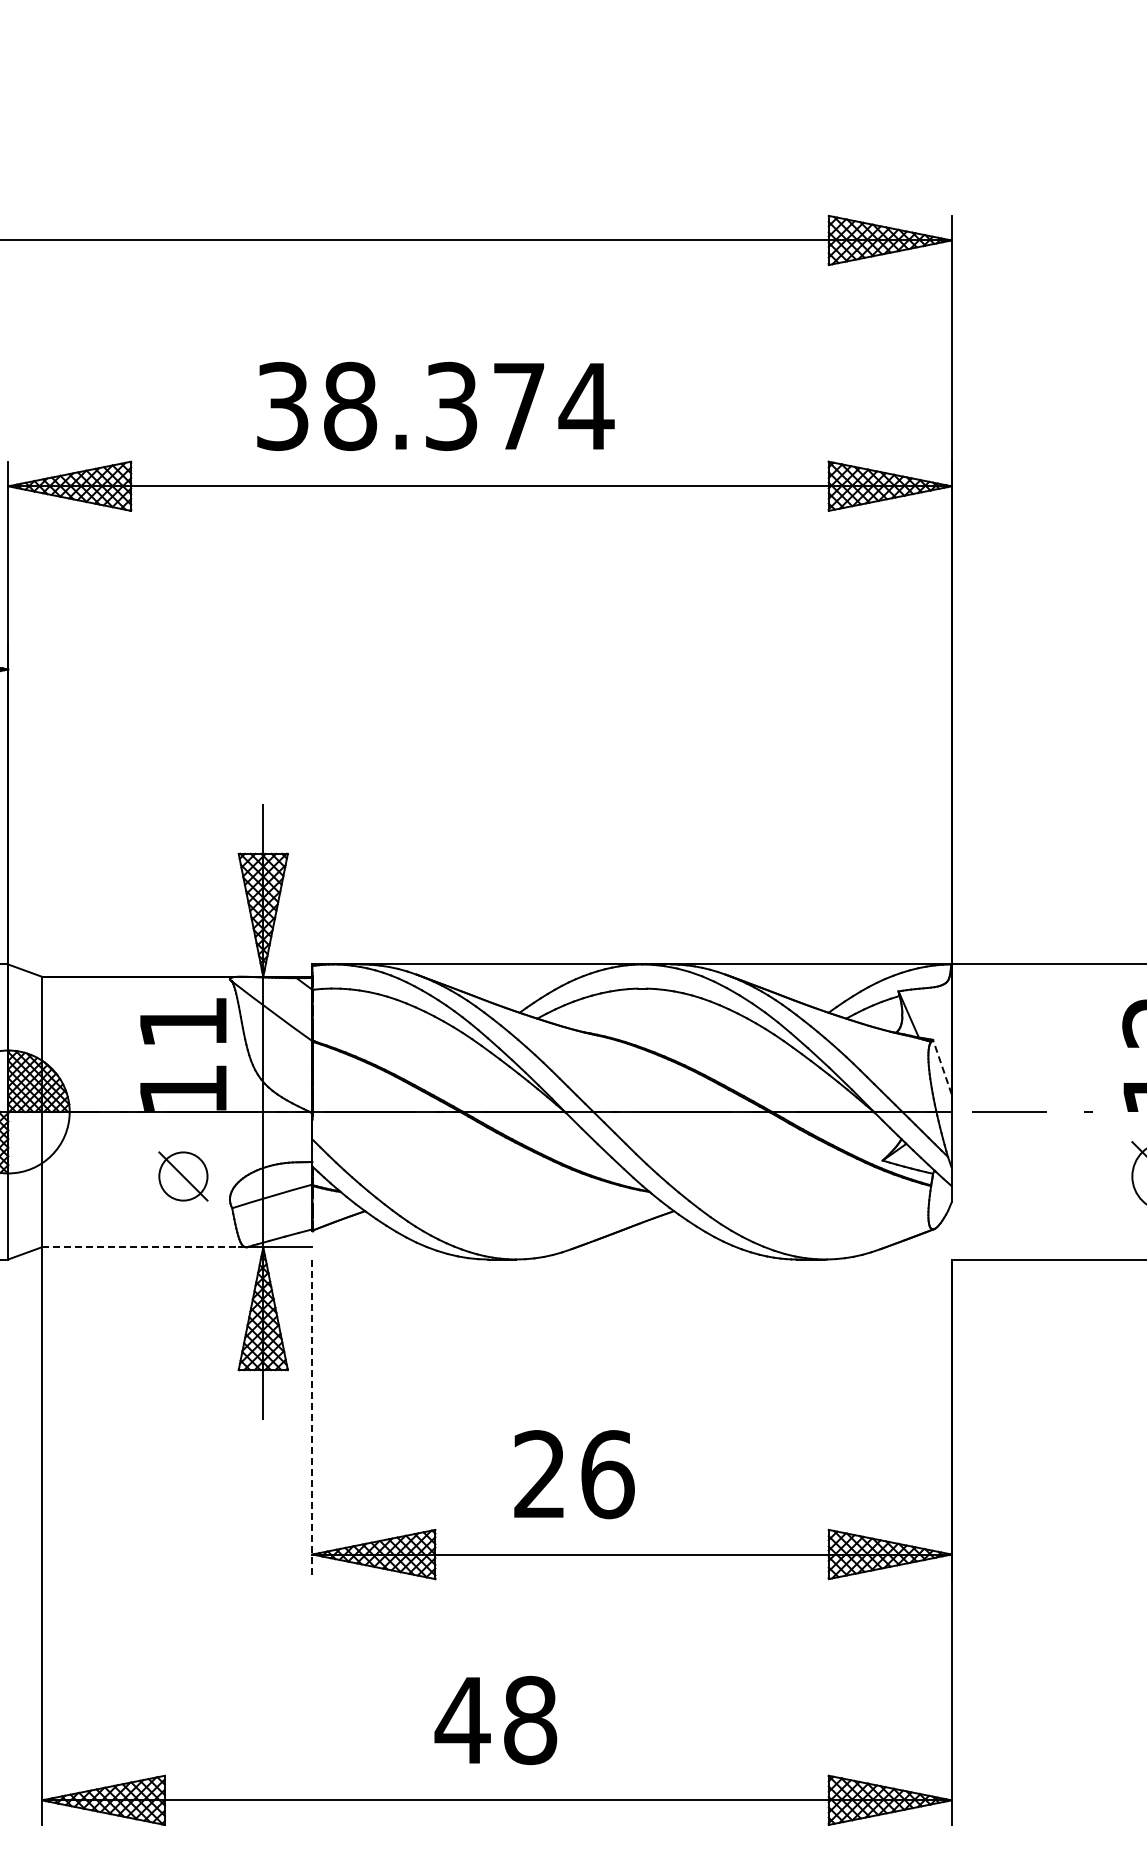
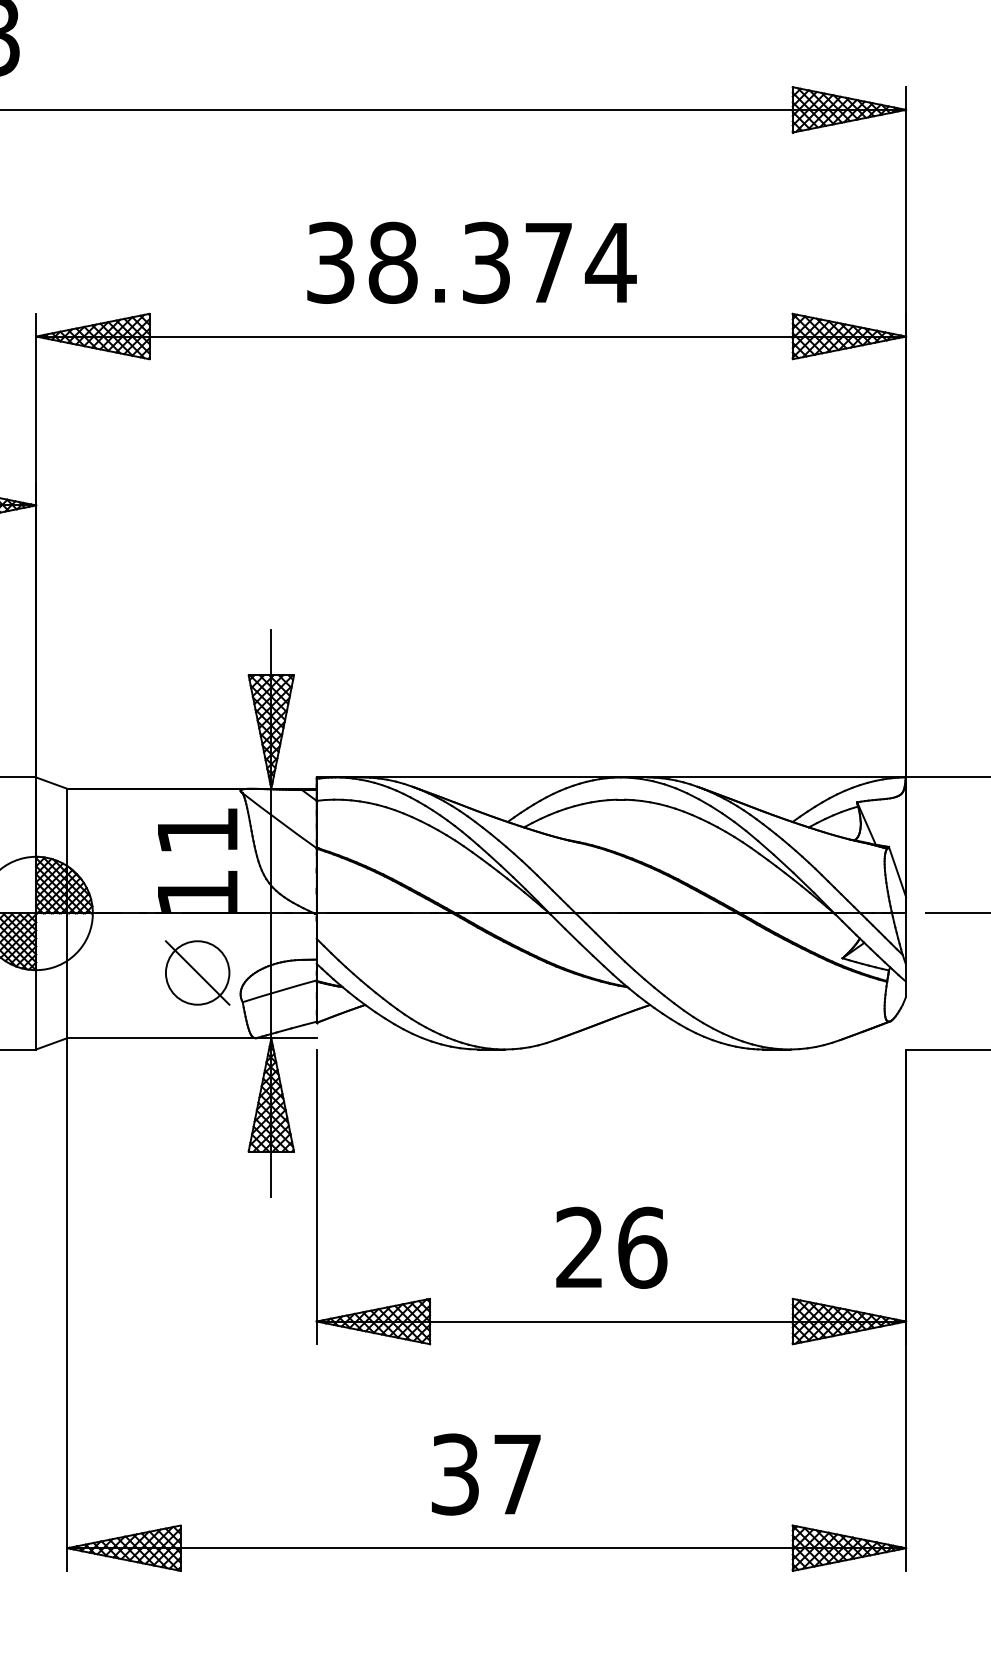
text: (435, 405) -> (471, 262), moved
line: (942, 1067) -> (897, 872), dashed -> solid
part: (183, 1176) -> (197, 972), size x1.43
line: (144, 1247) -> (161, 1038), dashed -> solid
line: (312, 1419) -> (316, 1197), dashed -> solid
text: (574, 1474) -> (611, 1247), moved
text: (495, 1720) -> (485, 1474), 48 -> 37

